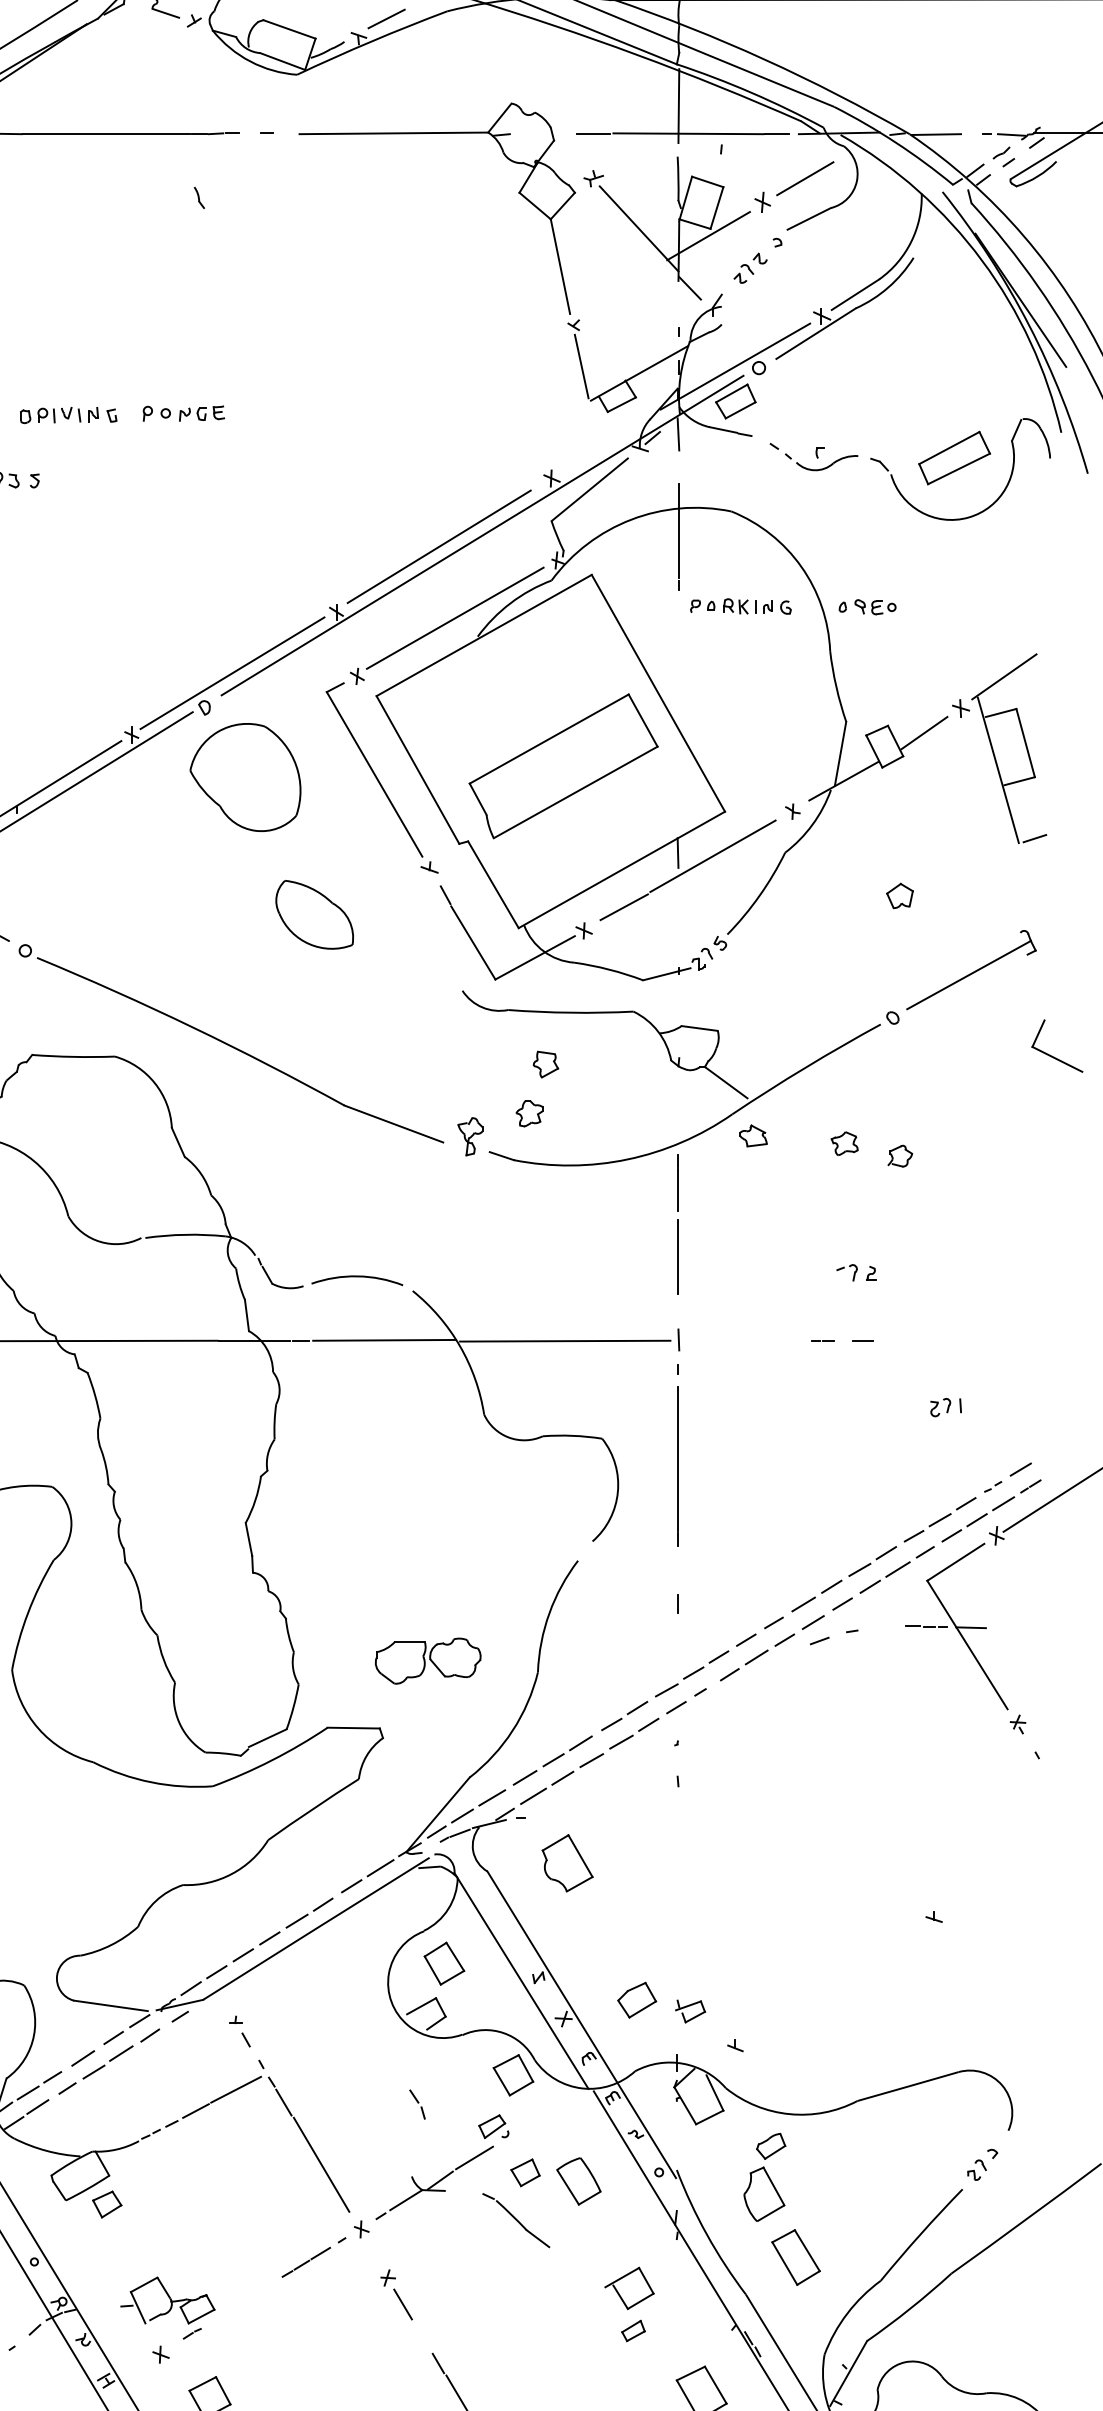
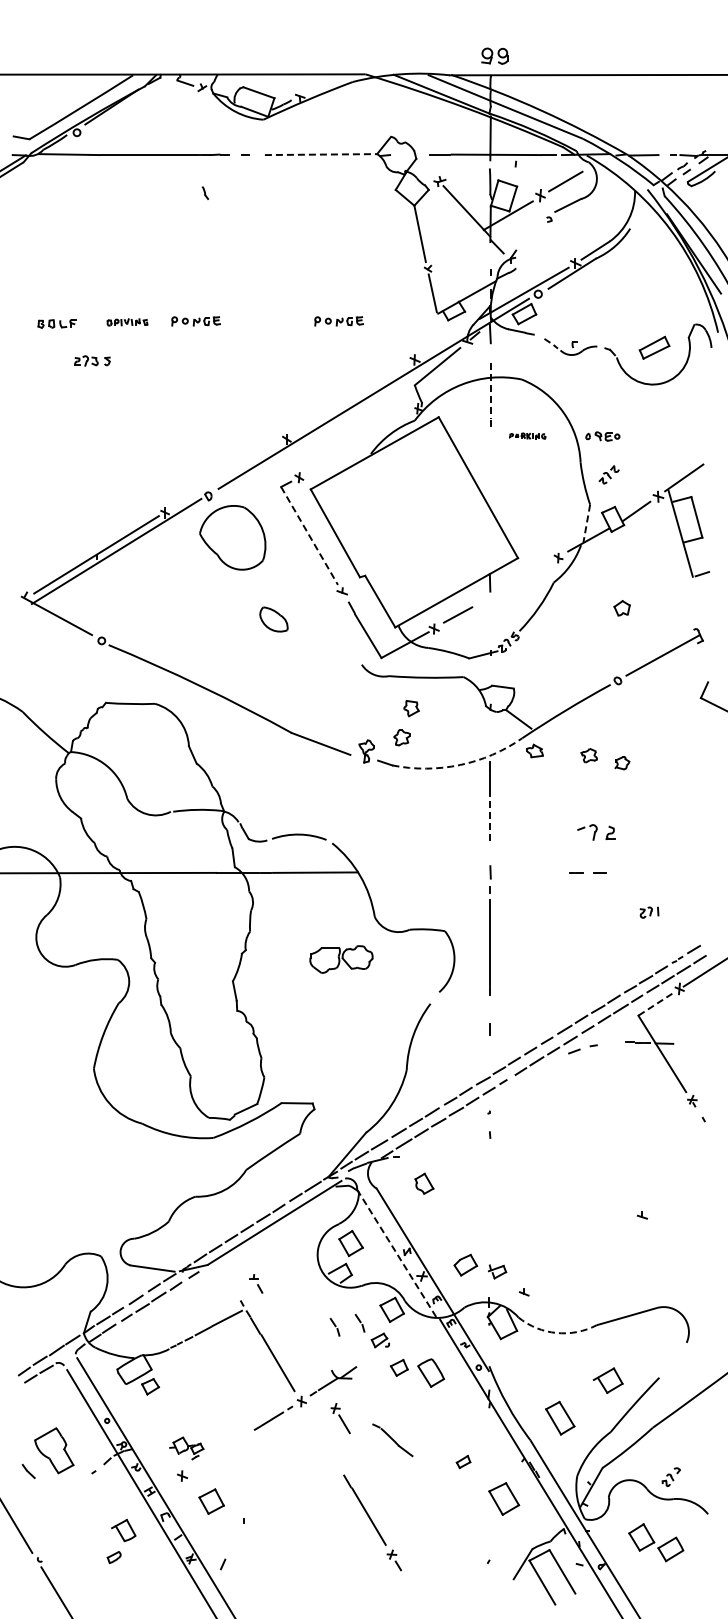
line: (386, 18) -> (316, 86), removed
line: (394, 133) -> (321, 154), solid -> dashed
part: (749, 267) -> (608, 474), moved
part: (423, 413) -> (338, 321), added
part: (68, 415) -> (127, 322), size x0.7
part: (954, 457) -> (654, 347), size x0.7
line: (678, 531) -> (490, 391), solid -> dashed
line: (438, 546) -> (347, 400), removed
part: (740, 605) -> (527, 435), size x0.6
line: (455, 617) -> (357, 442), removed
line: (231, 672) -> (224, 475), removed
line: (840, 755) -> (586, 524), solid -> dashed
part: (564, 765) -> (422, 530), removed
line: (374, 773) -> (309, 535), solid -> dashed
line: (712, 855) -> (510, 584), removed
part: (313, 914) -> (273, 619), size x0.6
arc: (628, 1160) -> (460, 765), solid -> dashed
line: (678, 1257) -> (490, 823), solid -> dashed
part: (855, 1272) -> (595, 832), size x1.6
line: (564, 1340) -> (422, 872), removed
line: (954, 1561) -> (654, 1004), solid -> dashed
part: (428, 1661) -> (341, 959), moved
part: (567, 1862) -> (424, 1183), size x0.6
line: (520, 1980) -> (396, 1253), solid -> dashed
part: (240, 2030) -> (256, 1283), moved
part: (458, 2098) -> (359, 1323), added
arc: (789, 2114) -> (556, 1333), solid -> dashed
line: (475, 2157) -> (369, 1358), removed
part: (981, 2163) -> (670, 1476), moved
part: (764, 2177) -> (541, 1370), removed
part: (515, 2220) -> (392, 1440), moved
part: (628, 2288) -> (607, 1380), moved
part: (396, 2294) -> (340, 1418), moved
part: (167, 2308) -> (186, 1448), size x0.6

